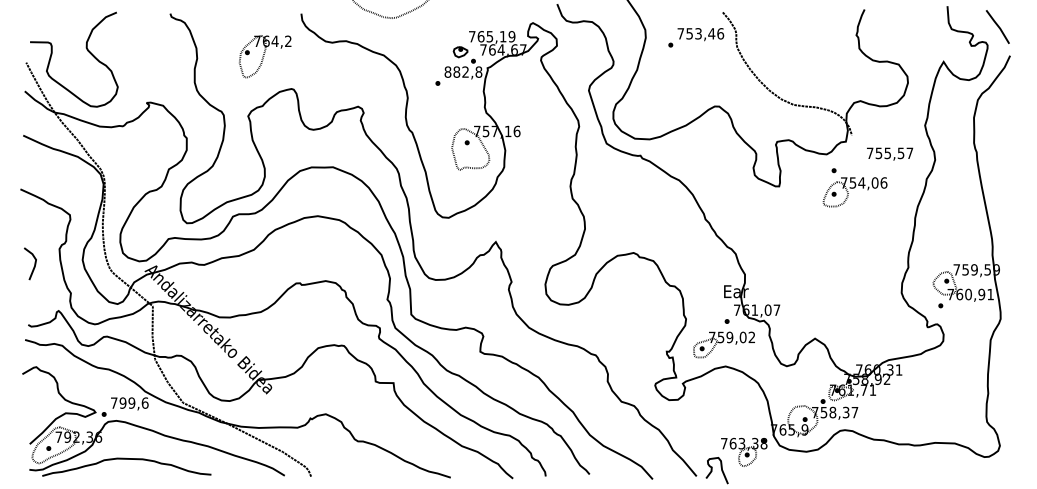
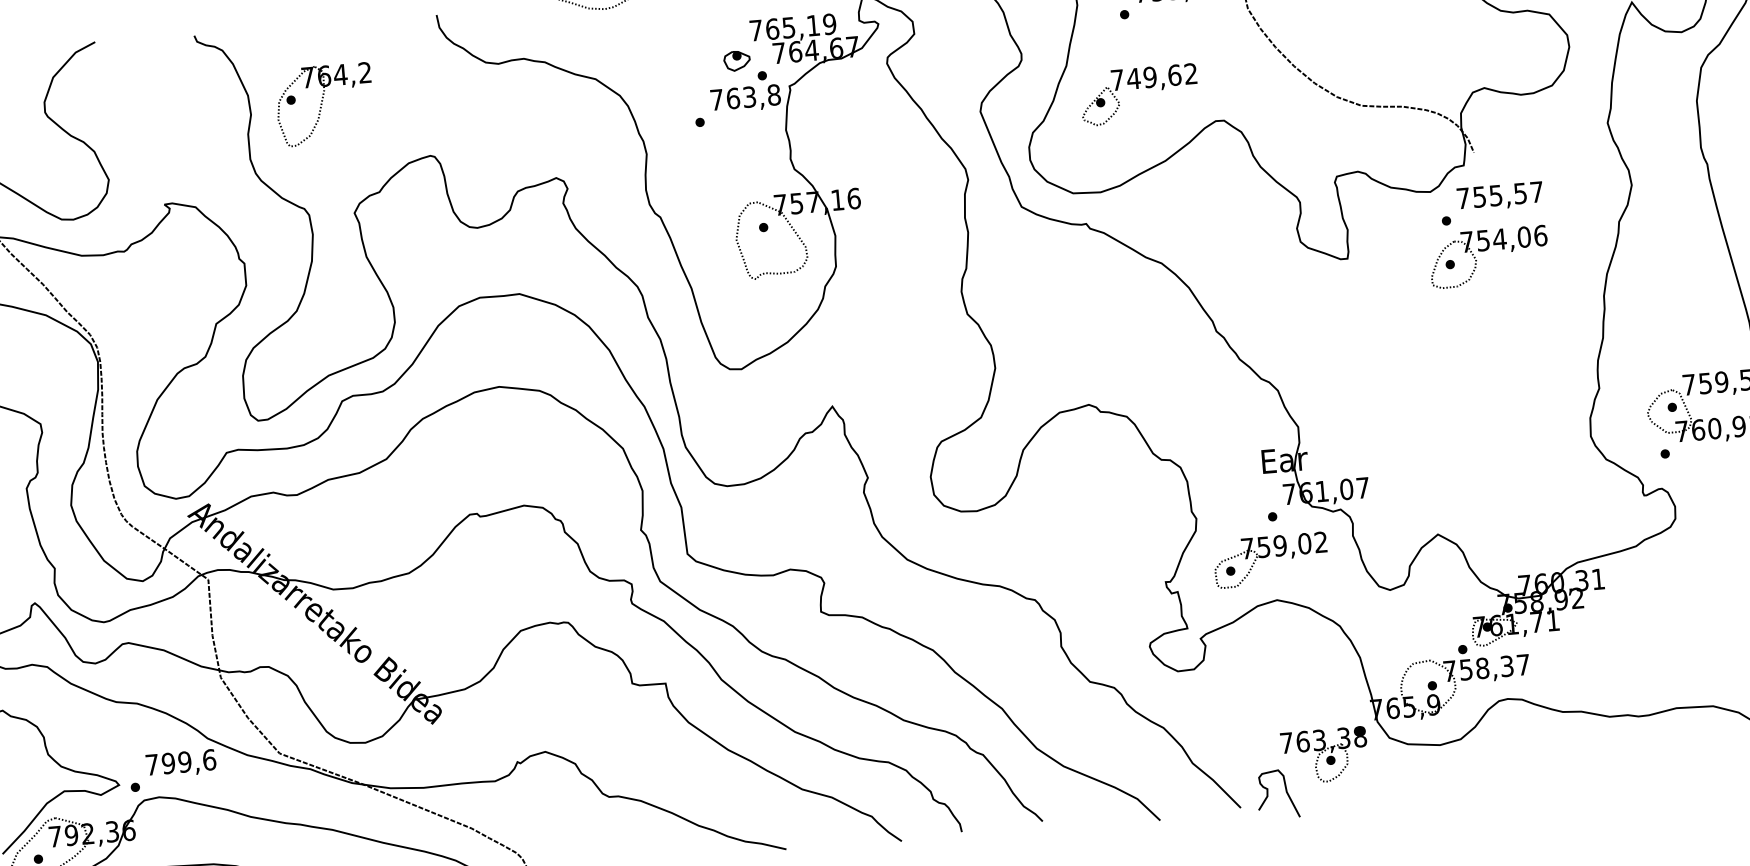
part: (265, 56) -> (325, 104), moved
text: (456, 71) -> (732, 97), 882,8 -> 763,8
part: (674, 88) -> (1138, 94), added
text: (890, 153) -> (1500, 195), moved

